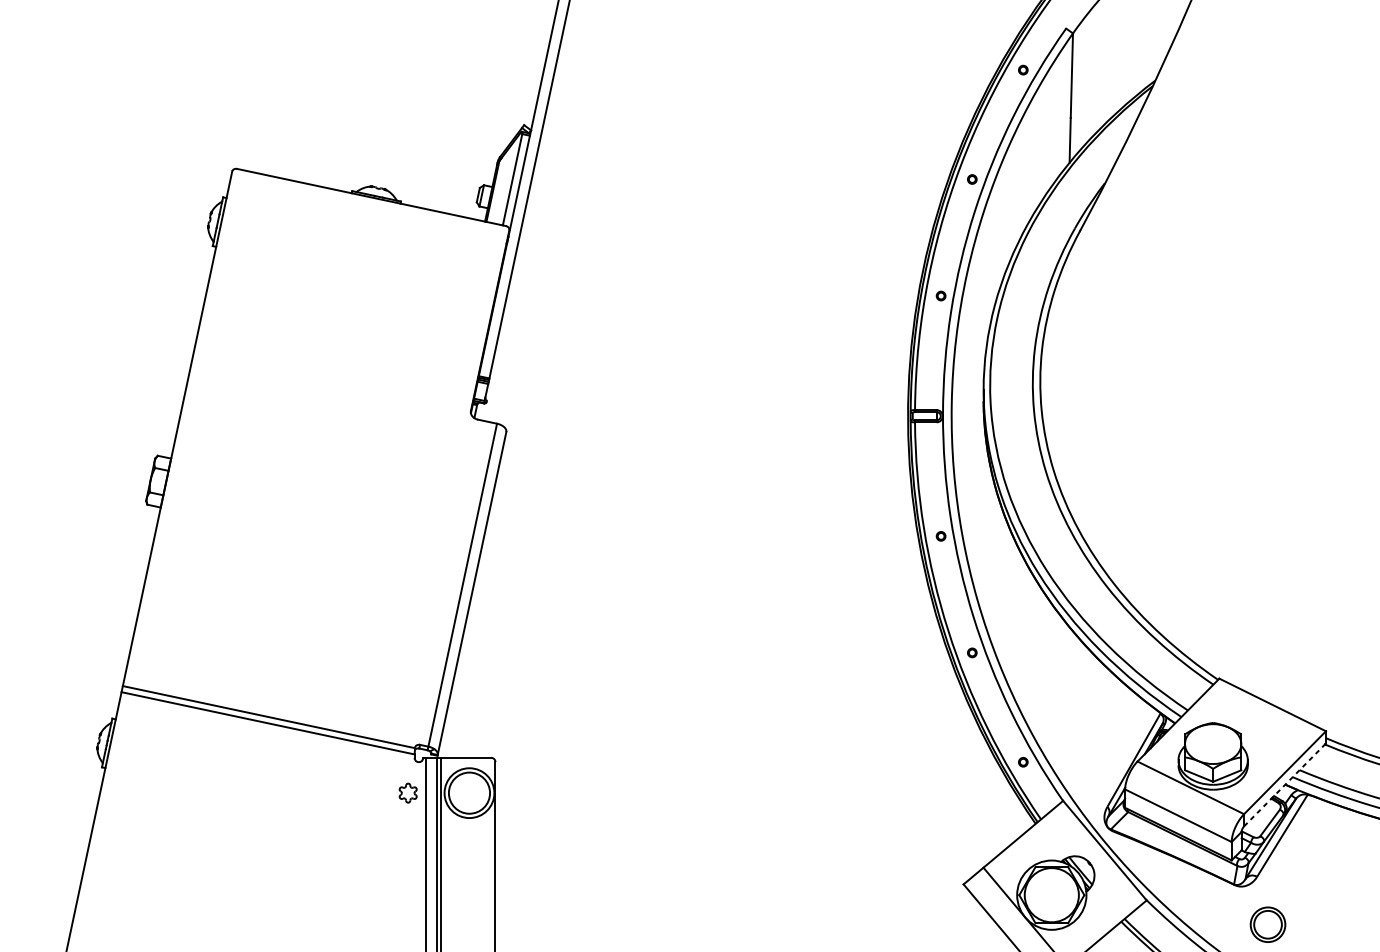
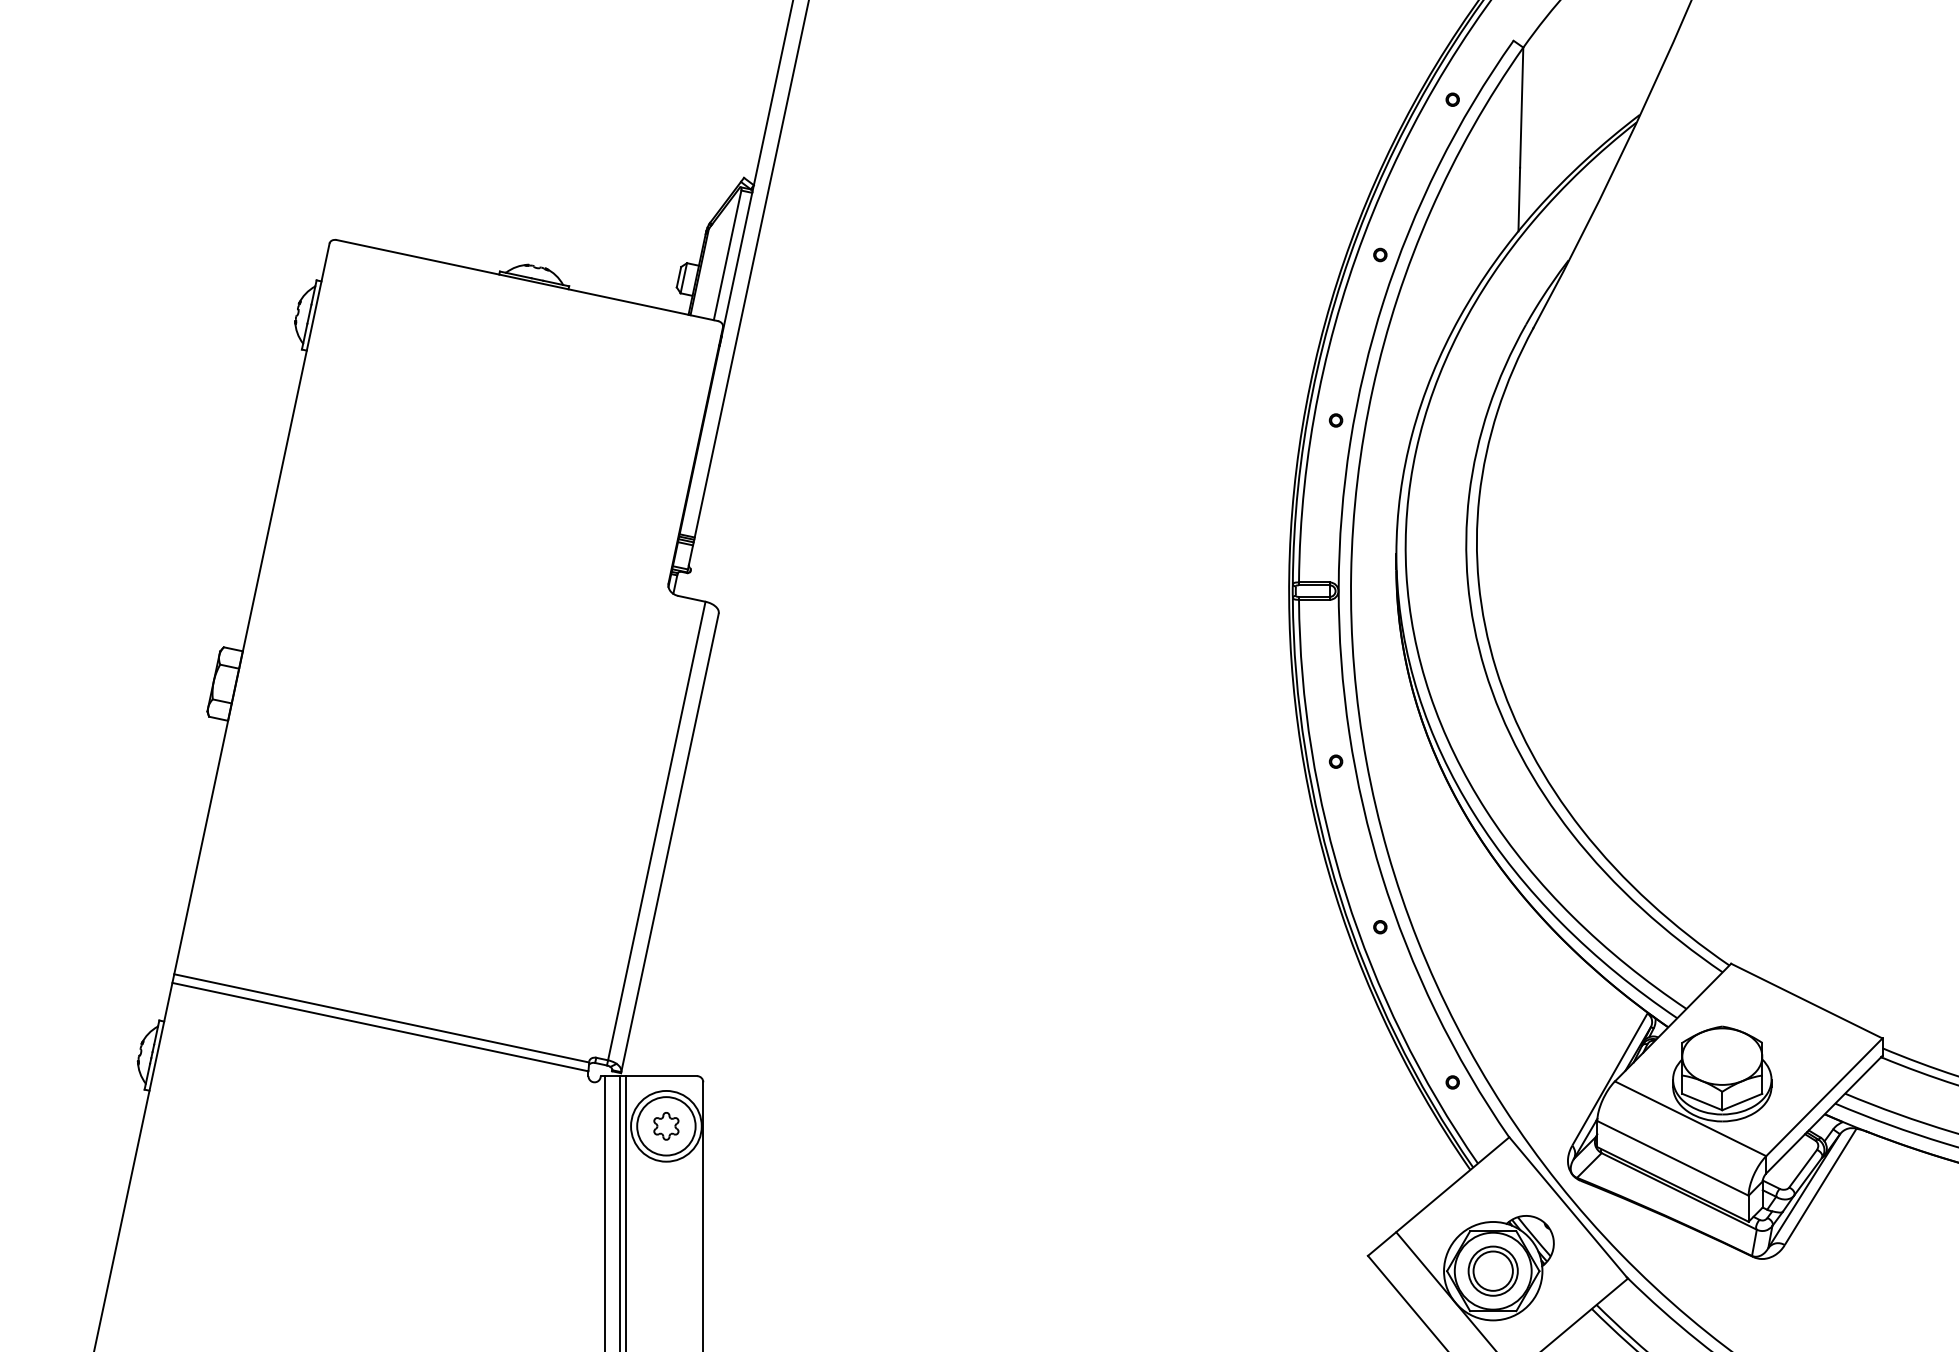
line: (1285, 784) -> (1824, 1114), dashed -> solid
part: (408, 793) -> (666, 1126), moved
part: (1267, 924) -> (1492, 1270), moved

